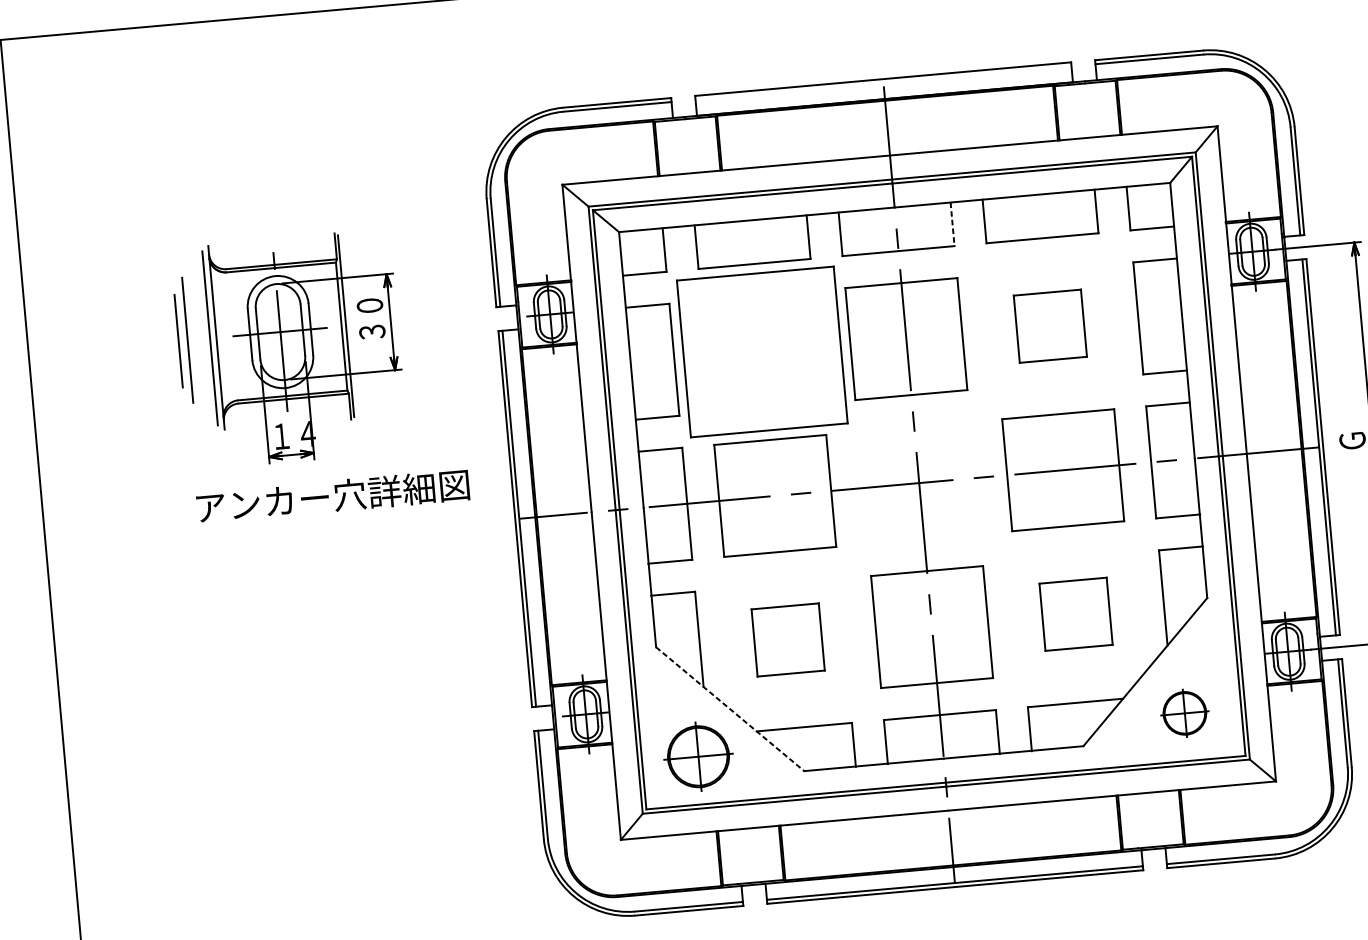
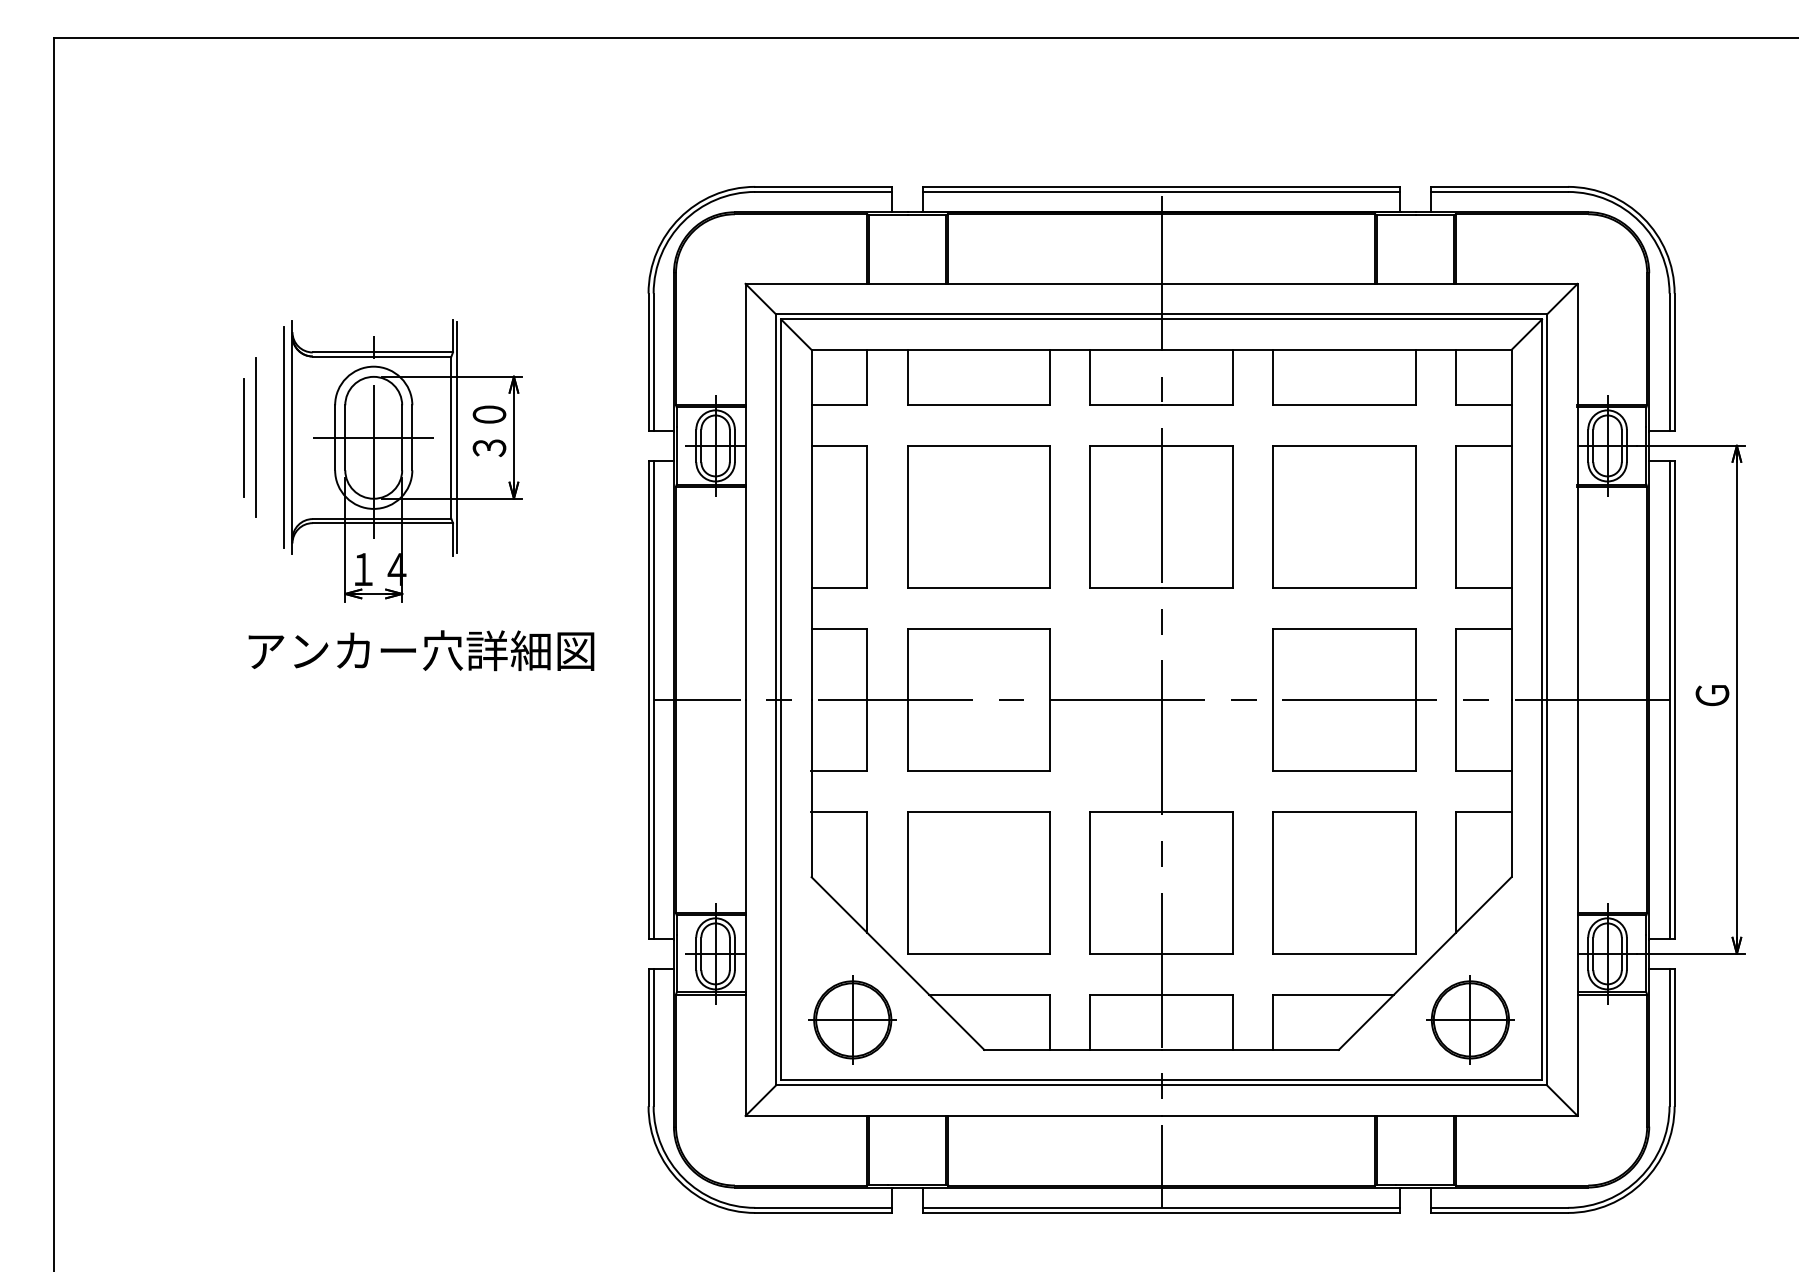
line: (883, 82) -> (1161, 191), added
line: (952, 224) -> (1232, 377), dashed -> solid
part: (1050, 325) -> (1344, 516), size x1.67
part: (762, 351) -> (978, 516), size x0.71
part: (1076, 614) -> (1344, 882), size x1.67
part: (787, 639) -> (978, 882), size x1.67
line: (730, 709) -> (898, 963), dashed -> solid
part: (1184, 713) -> (1470, 1019), size x1.43

